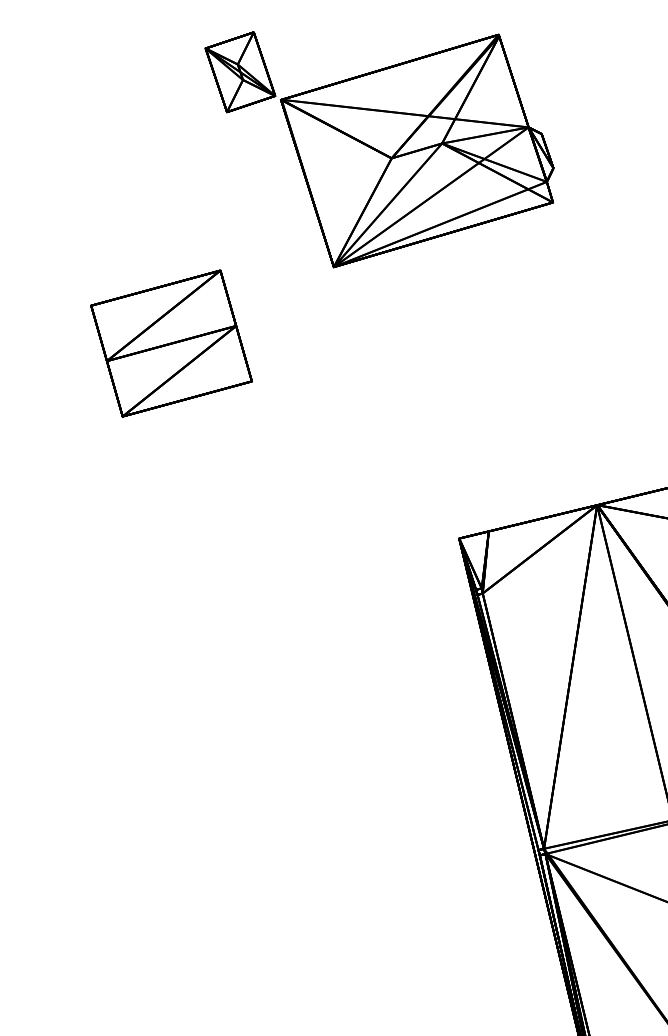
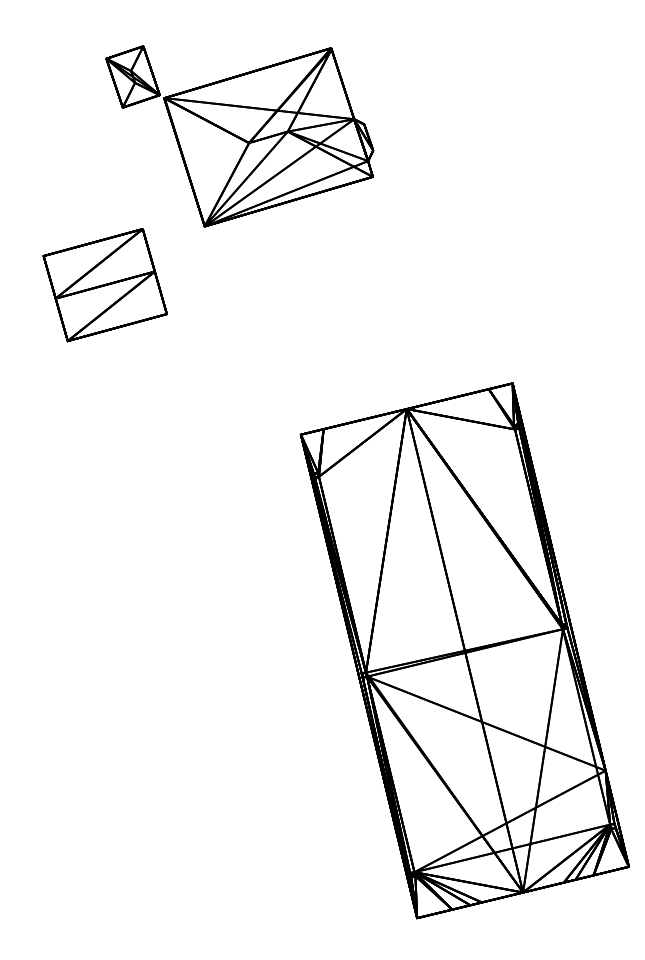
part: (170, 344) -> (104, 285), moved

